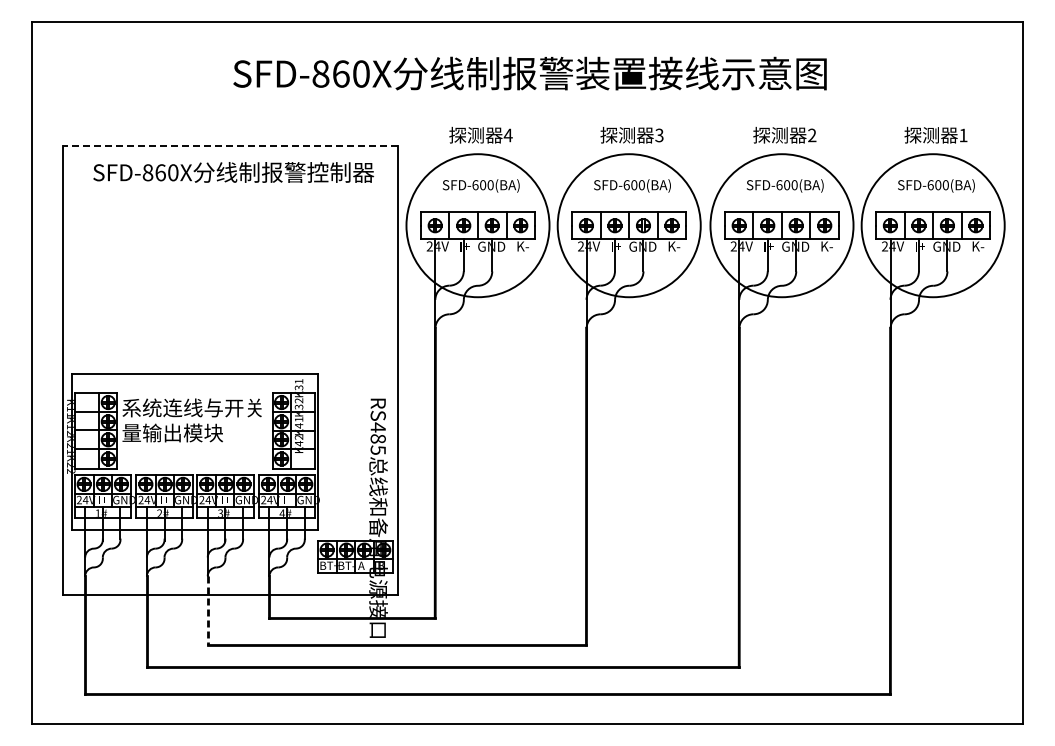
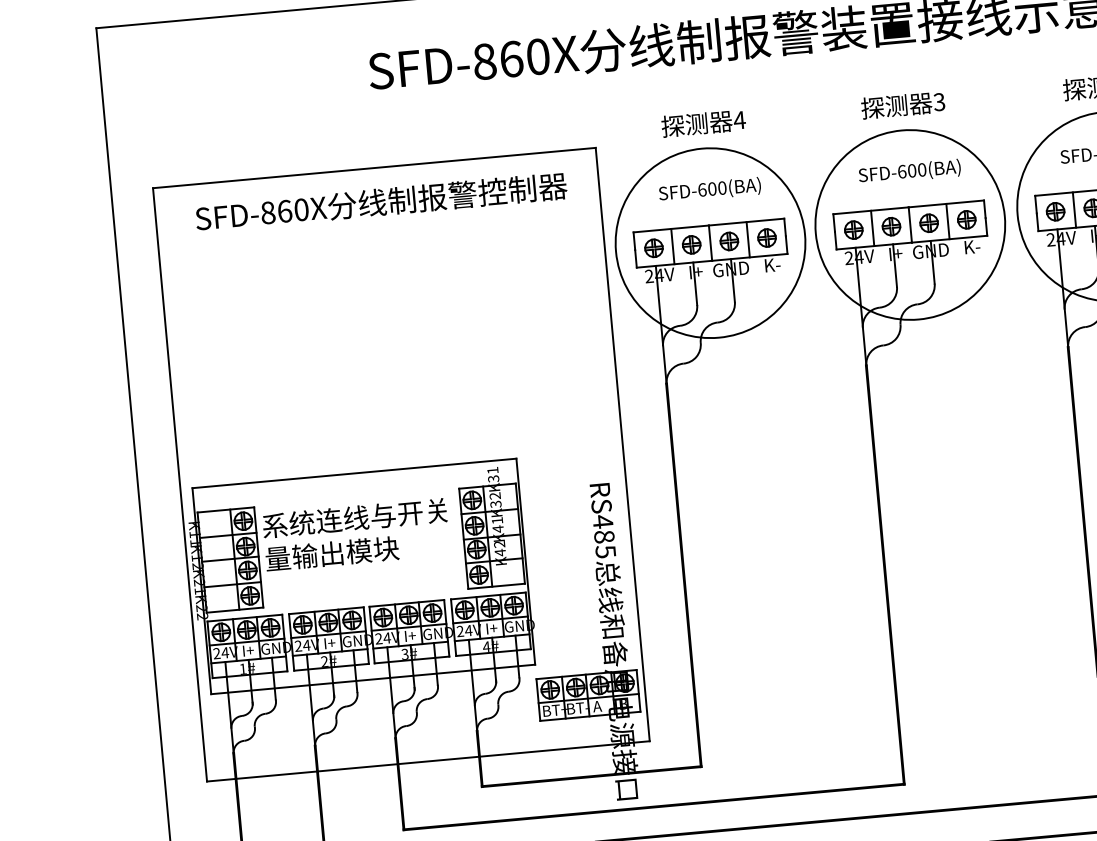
line: (230, 146) -> (374, 168), dashed -> solid
line: (207, 610) -> (399, 784), dashed -> solid

